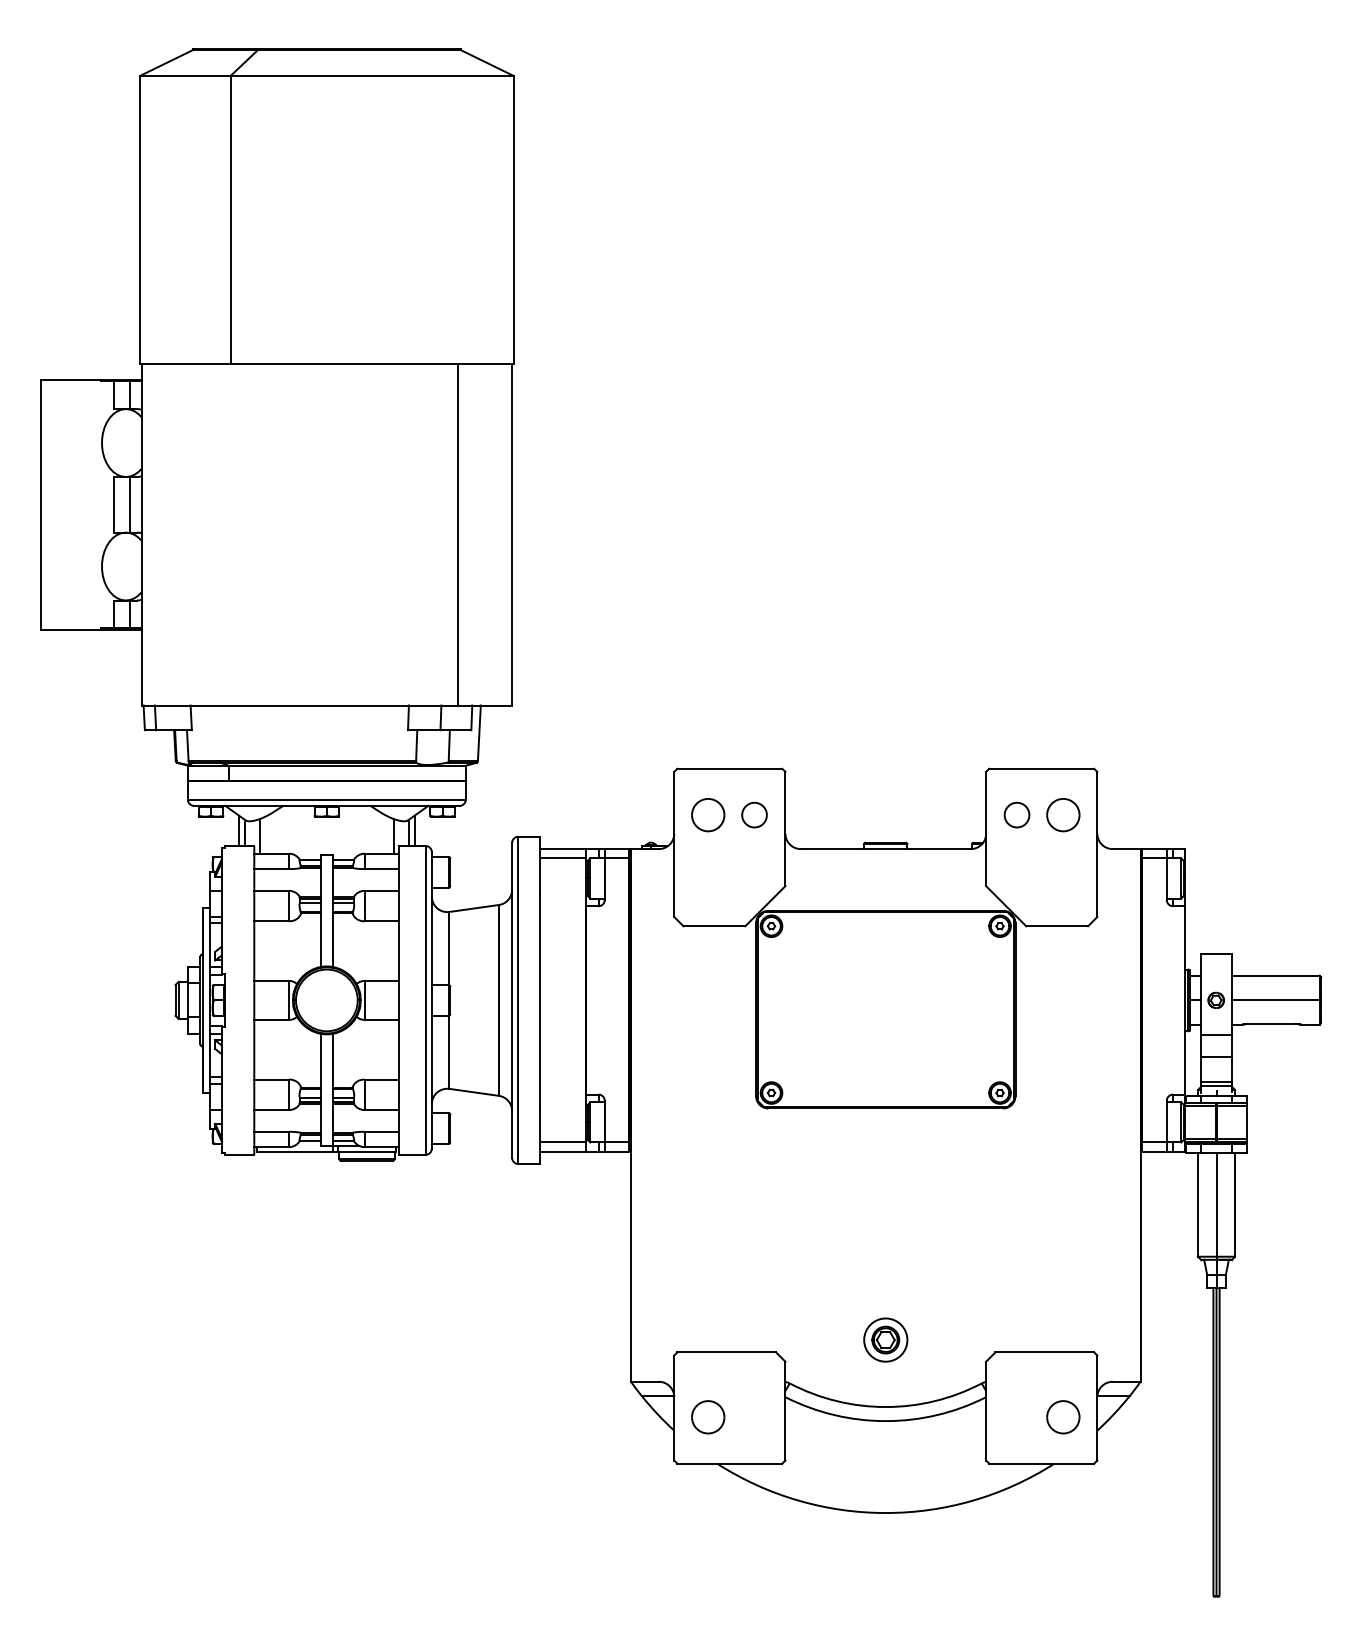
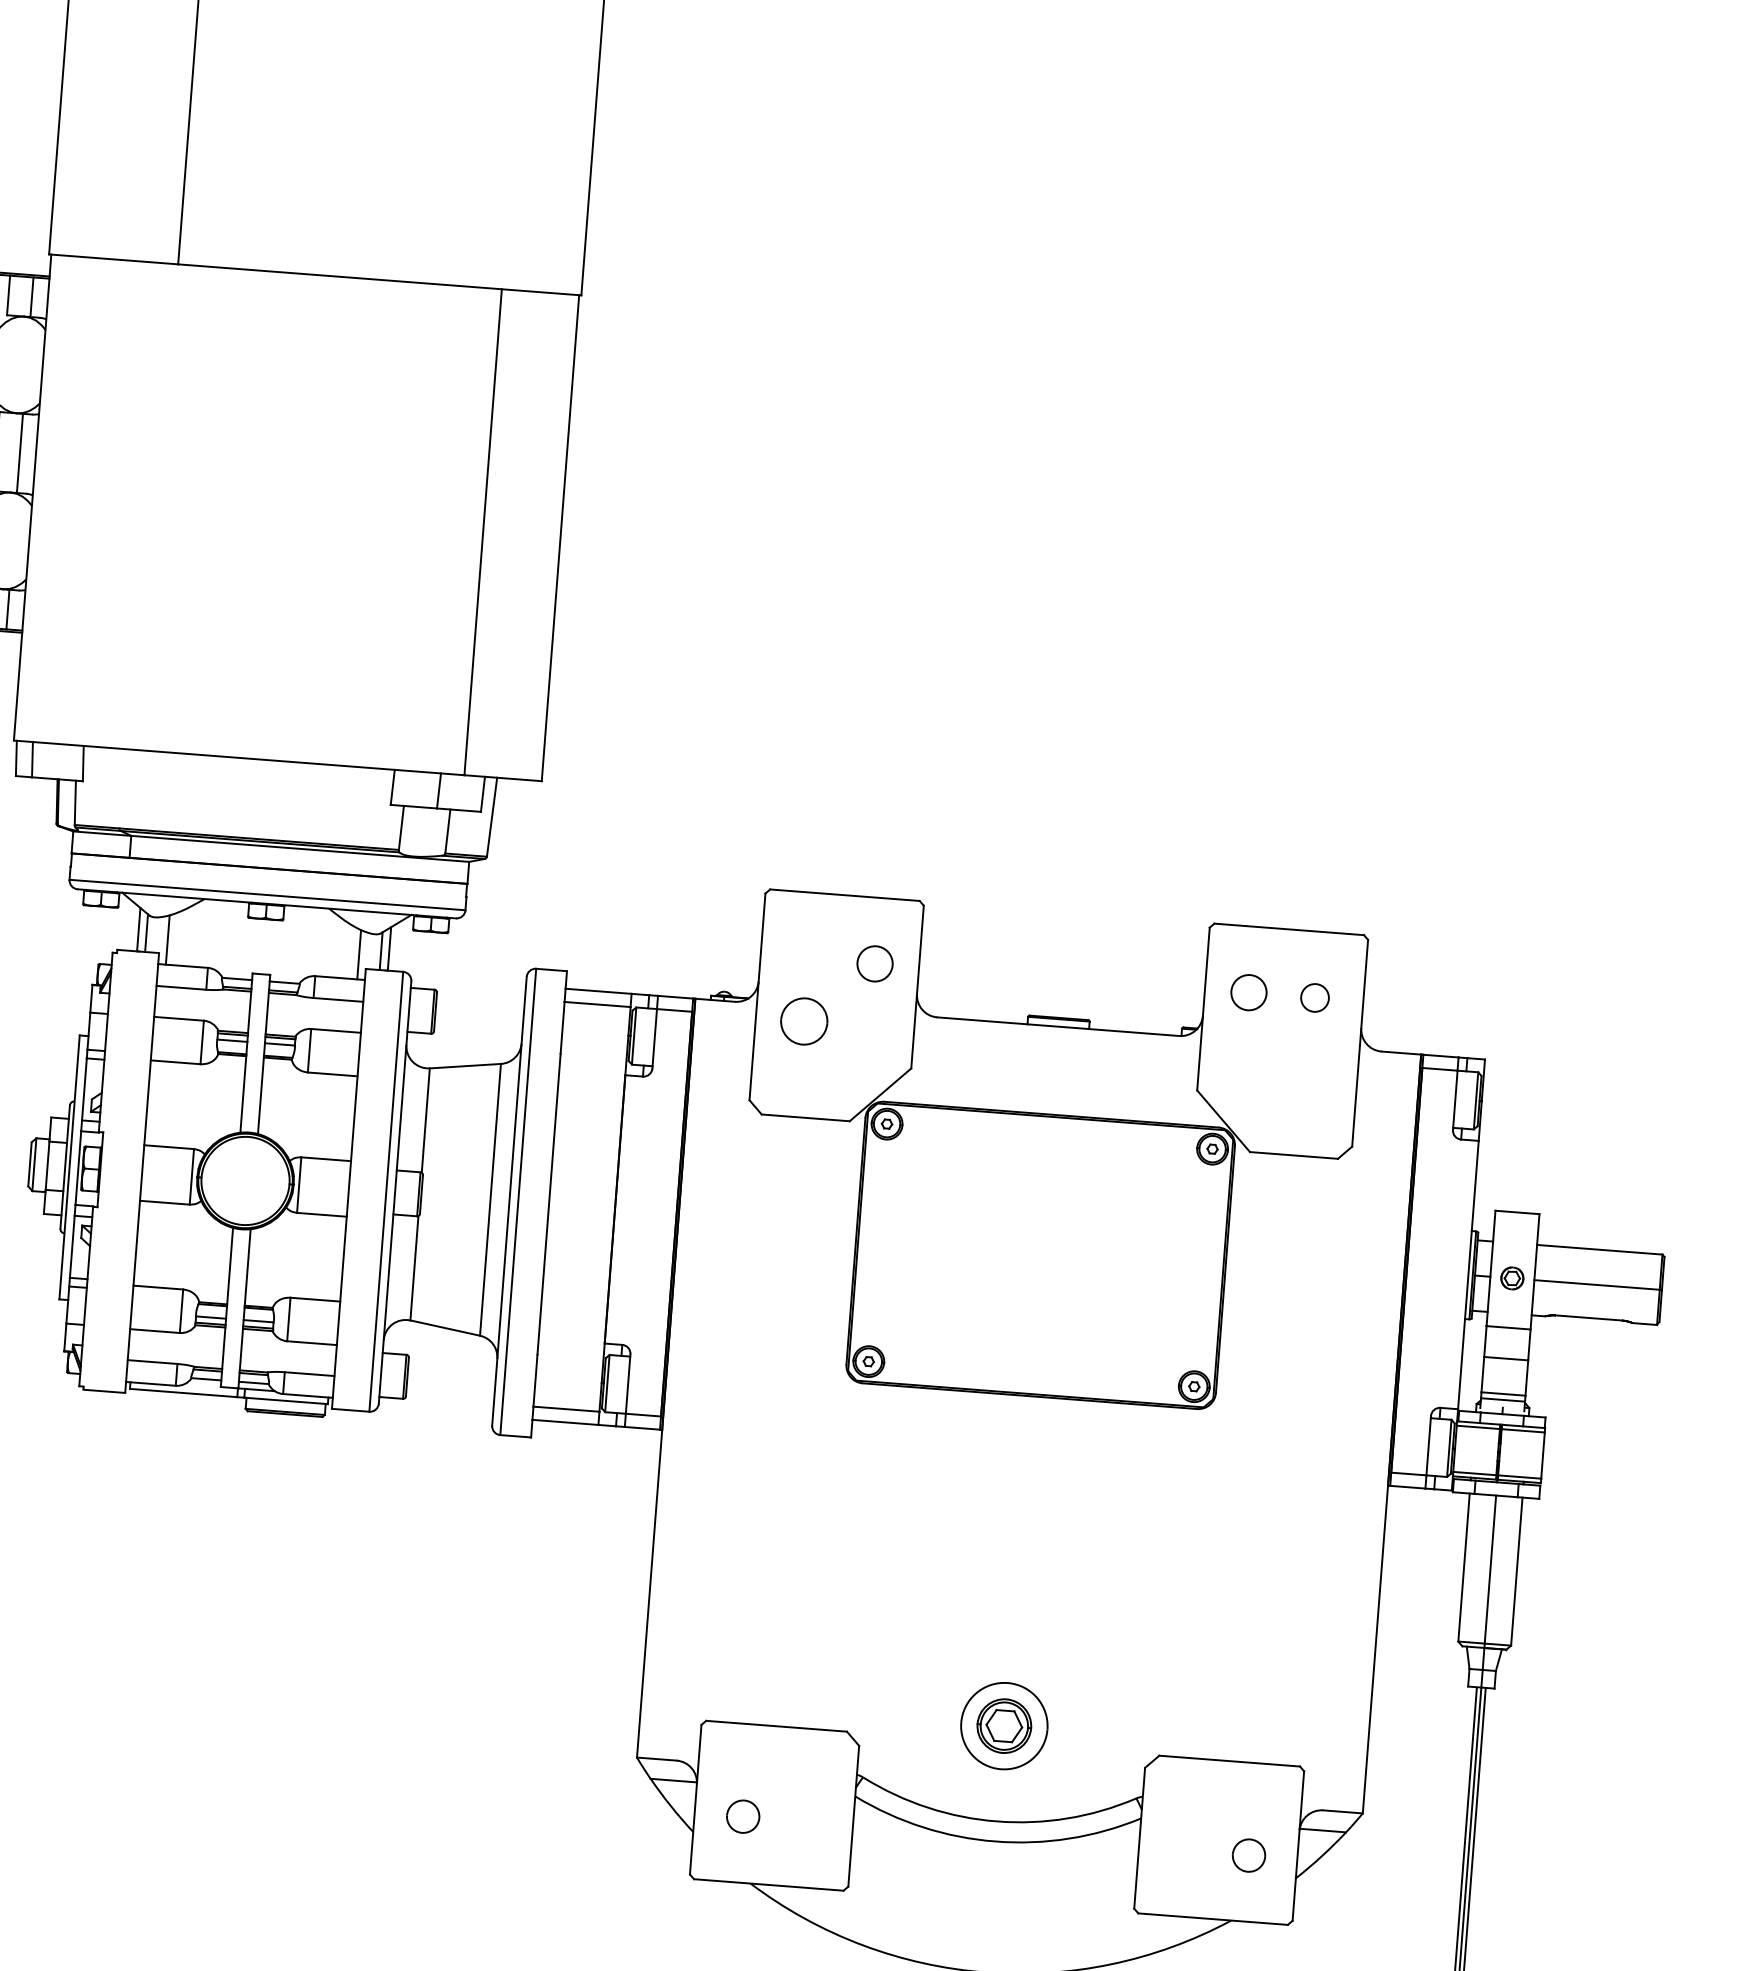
part: (708, 815) -> (804, 1022), moved
part: (1063, 815) -> (1315, 998), size x0.6
part: (885, 1339) -> (1004, 1725), size x1.4
part: (708, 1417) -> (743, 1816), size x0.7
part: (1063, 1417) -> (1249, 1855), size x0.7

